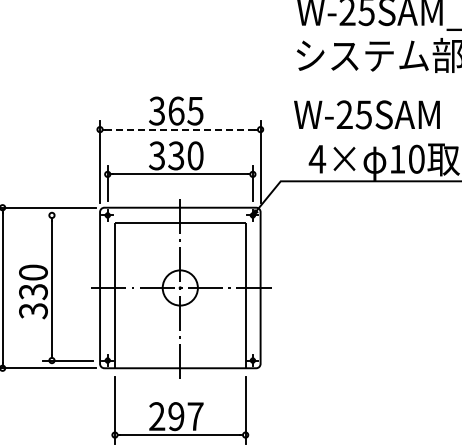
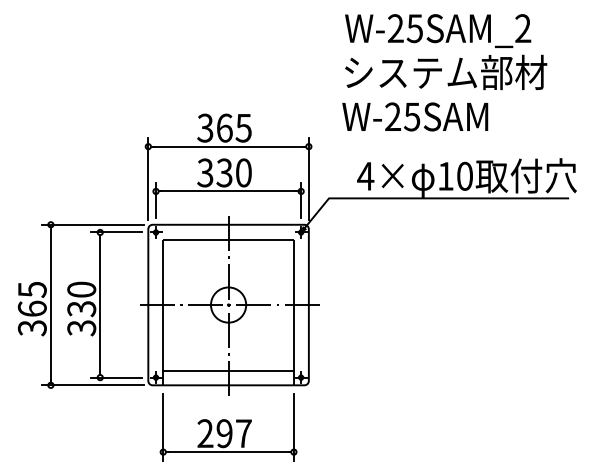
text: (367, 114) -> (415, 116), moved
line: (180, 129) -> (228, 146), dashed -> solid
line: (68, 215) -> (116, 232), added
line: (180, 353) -> (228, 370), added

